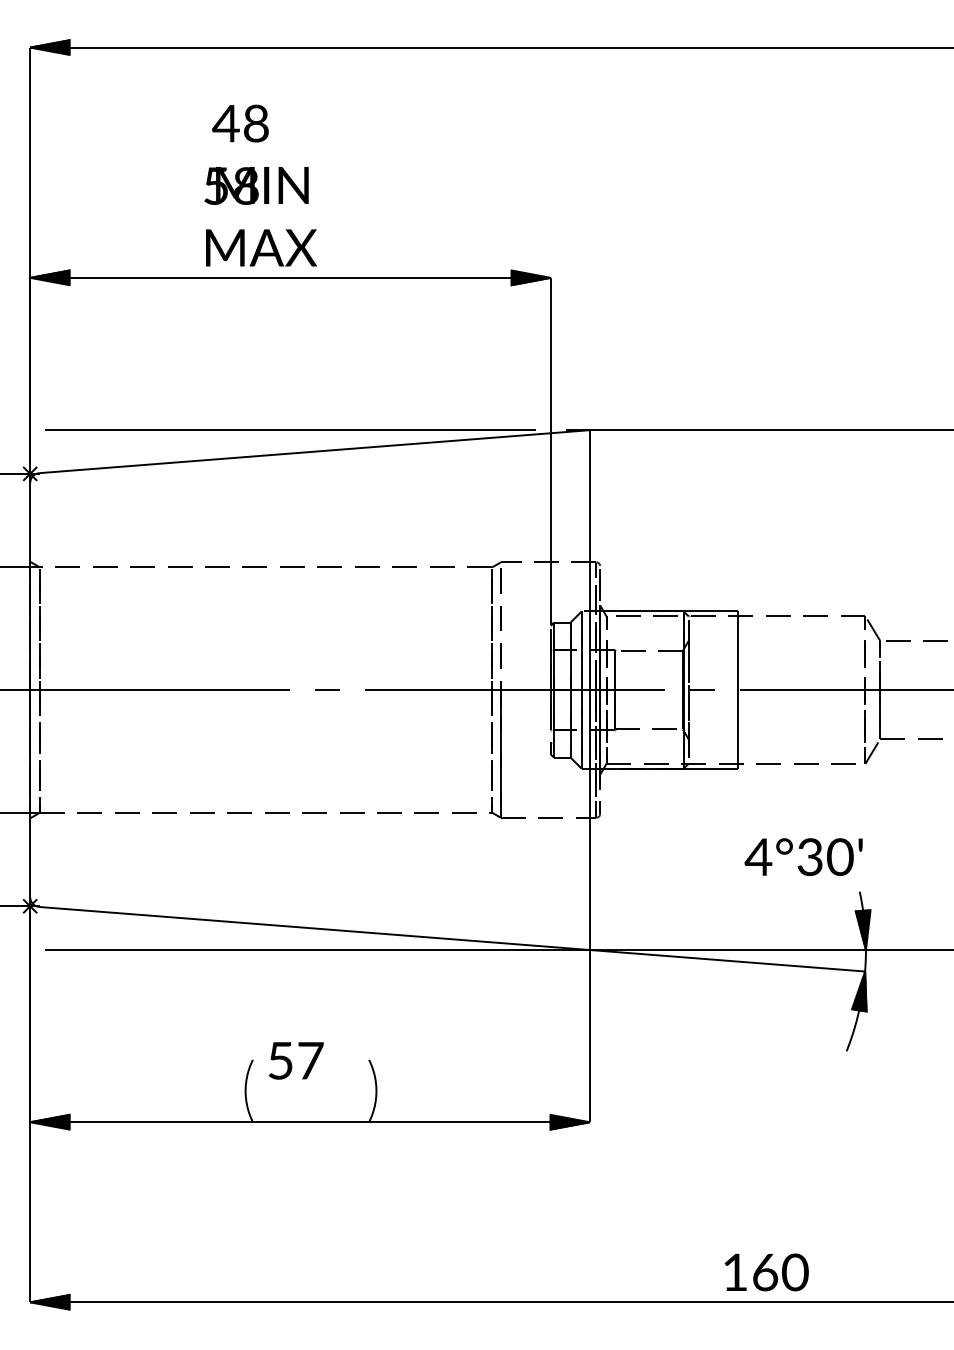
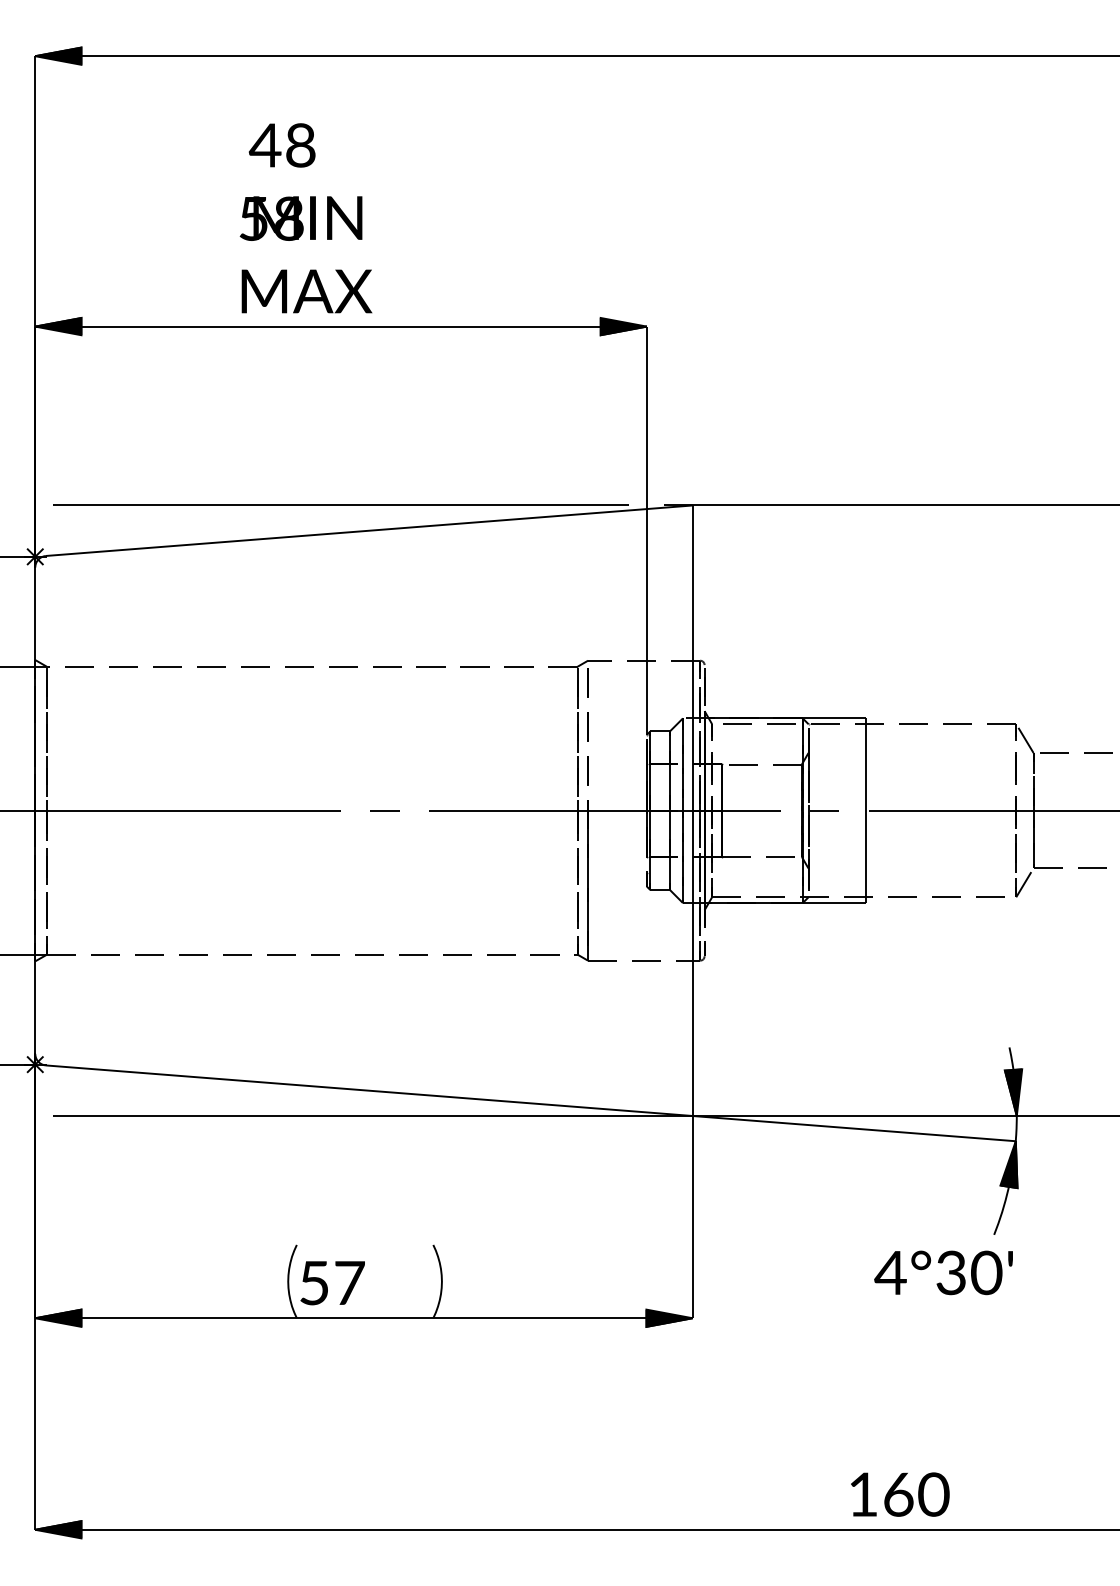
text: (803, 856) -> (943, 1272), moved
text: (296, 1061) -> (332, 1283), moved

